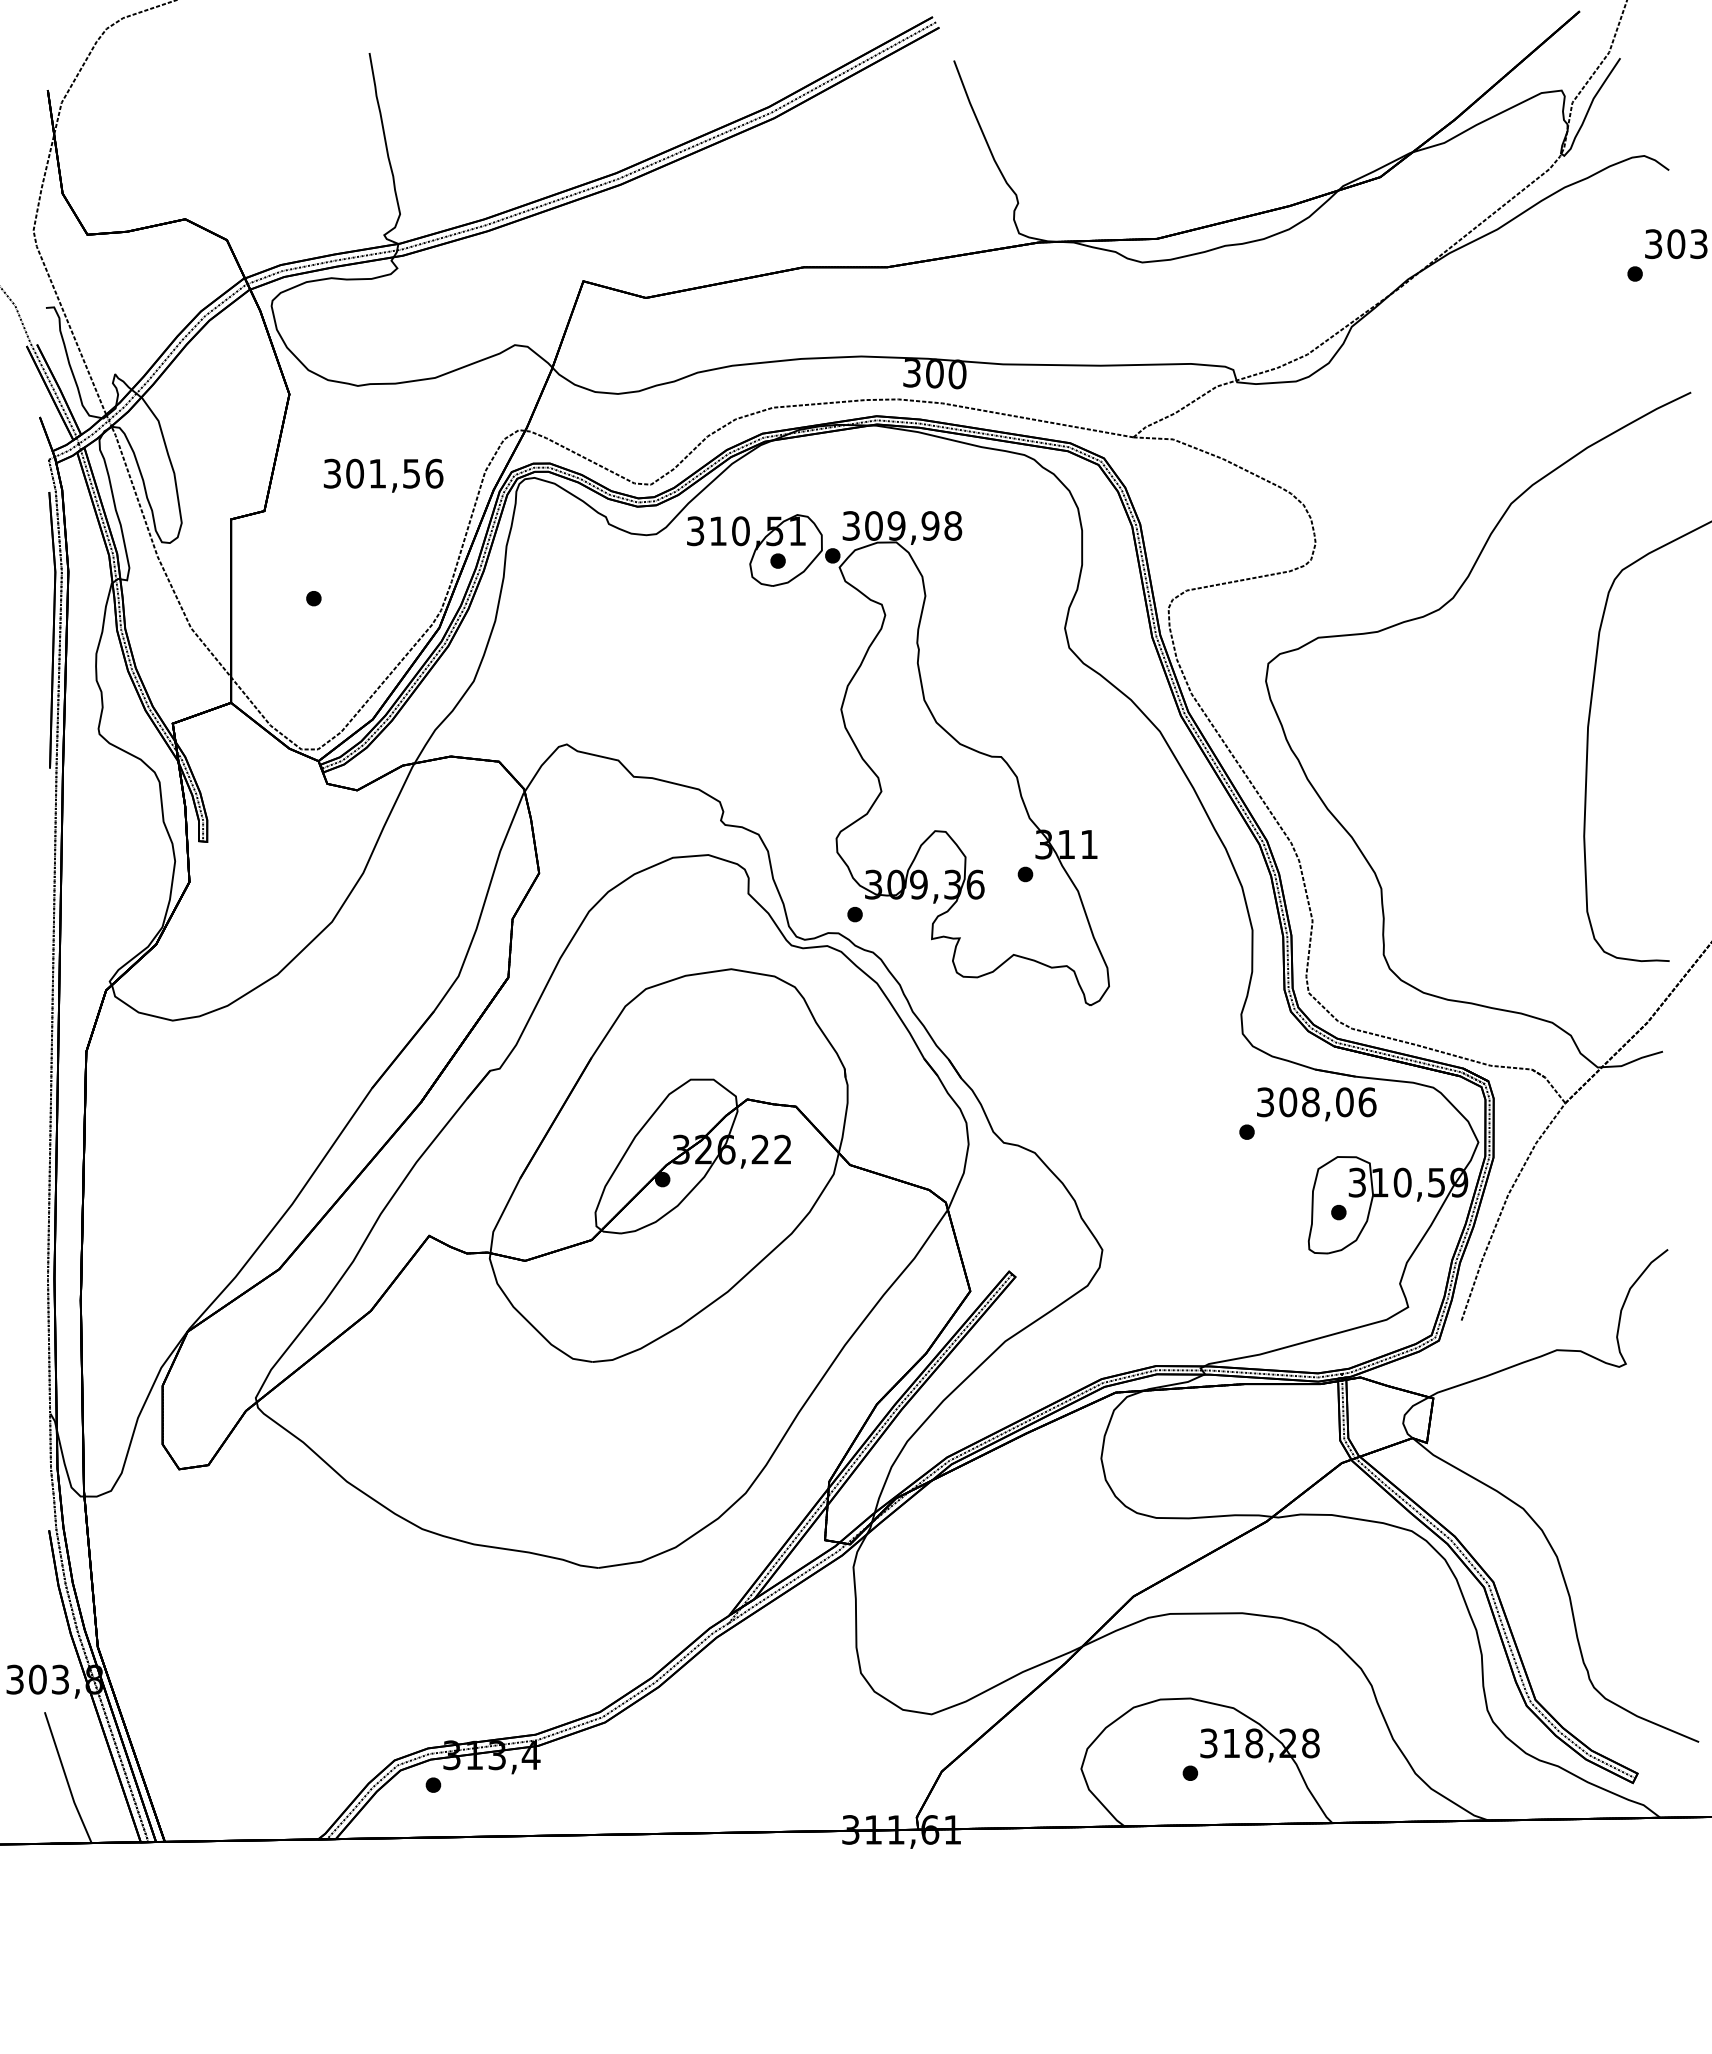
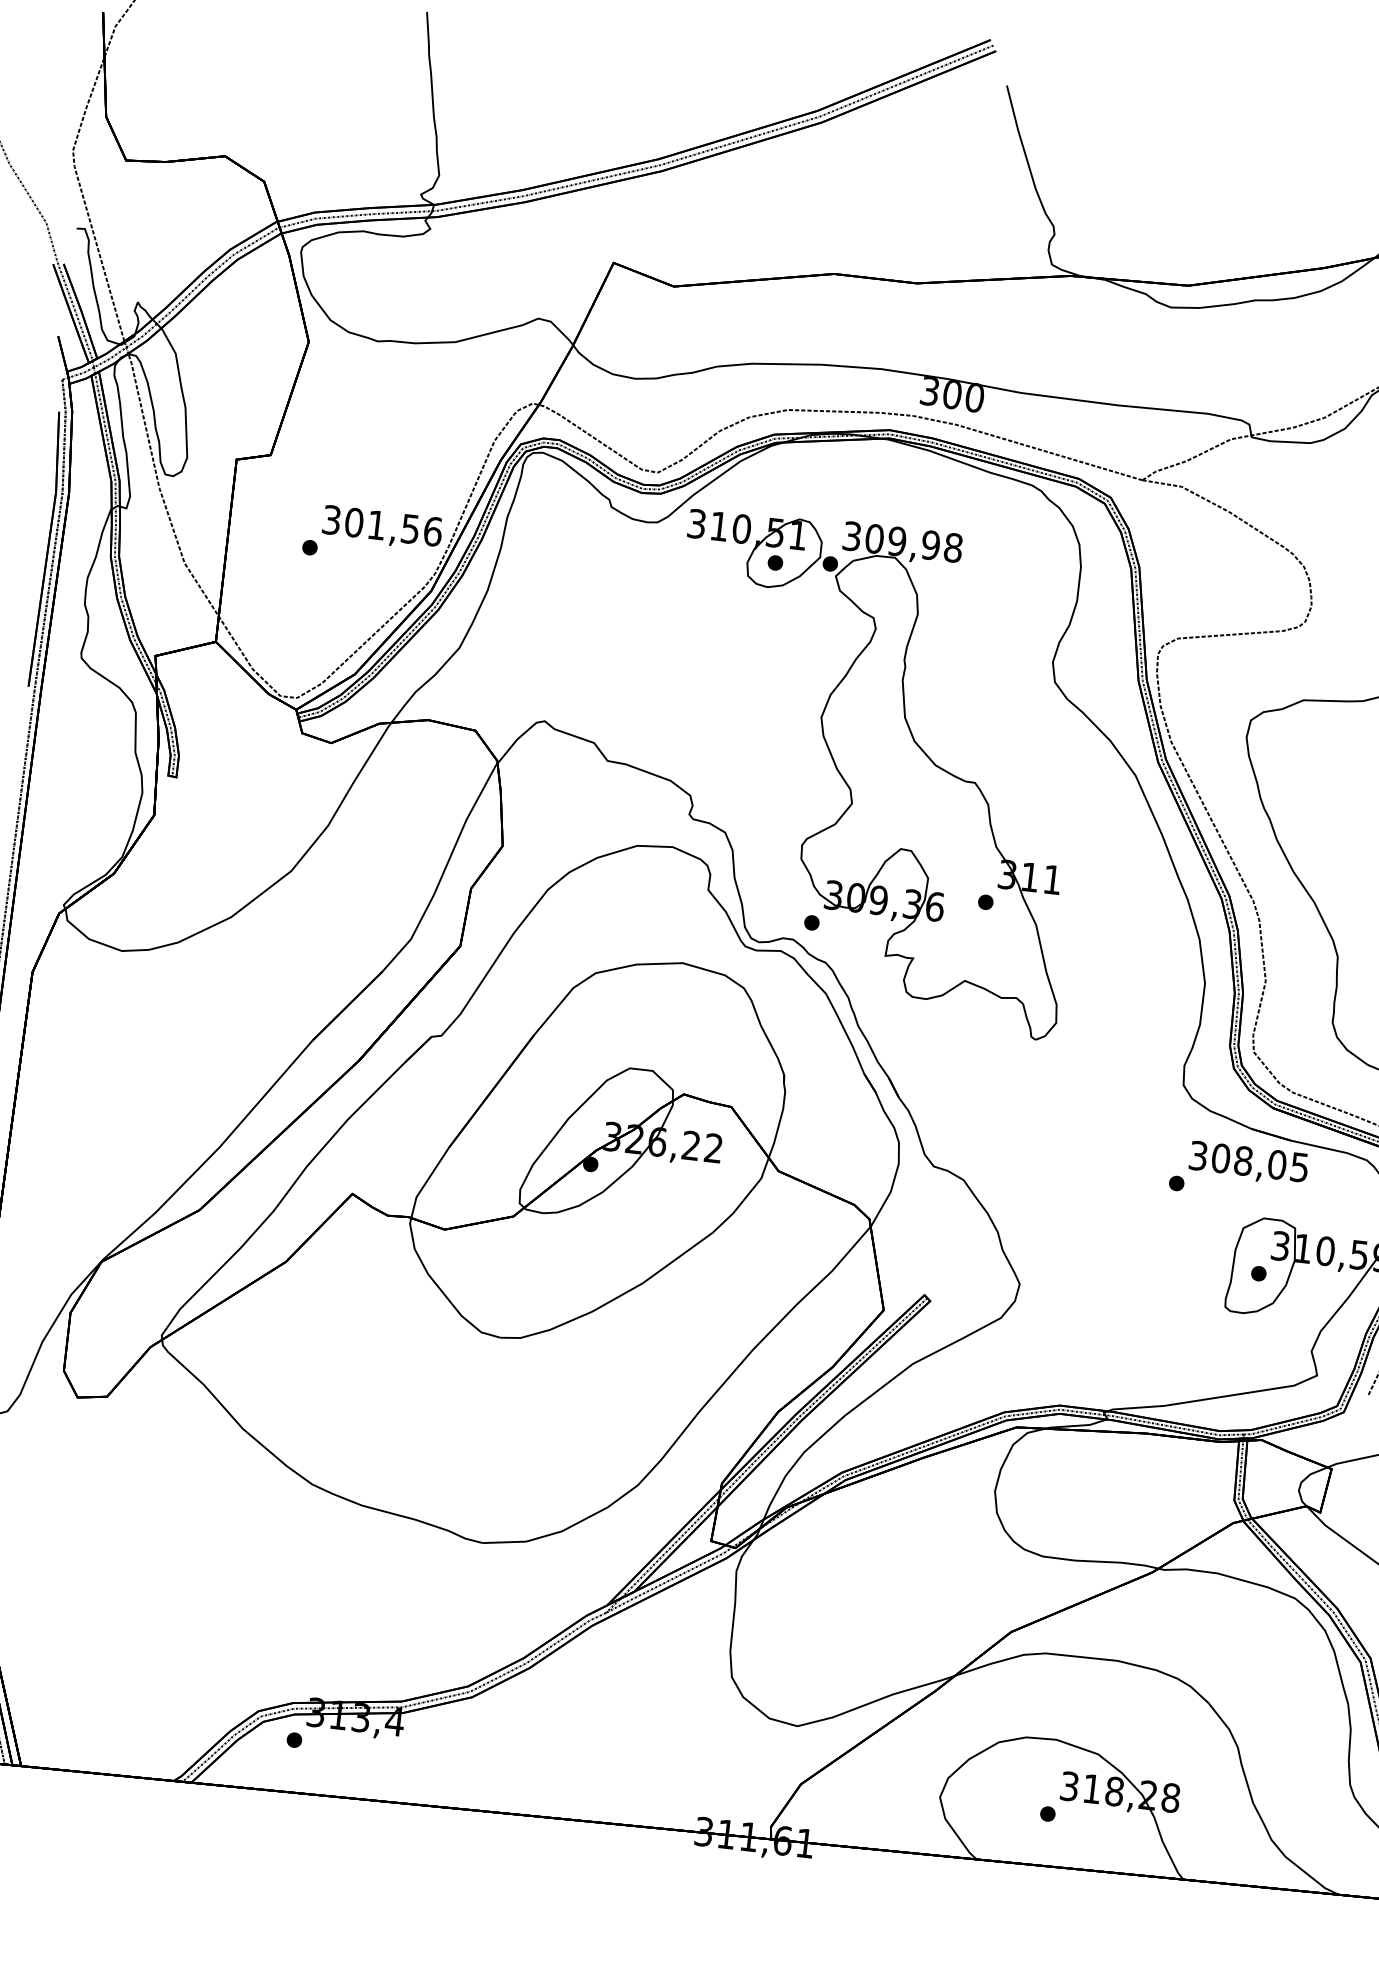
text: (383, 475) -> (382, 527), moved
text: (1367, 1102) -> (1299, 1167), 308,06 -> 308,05

